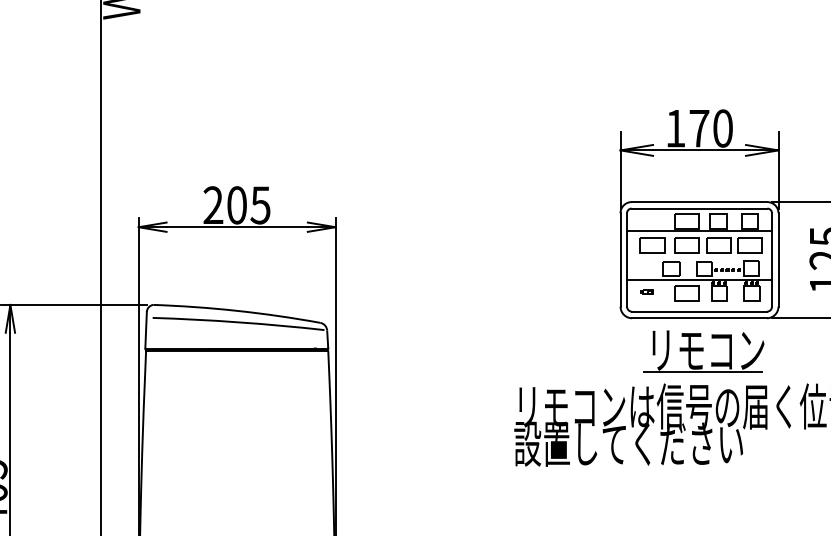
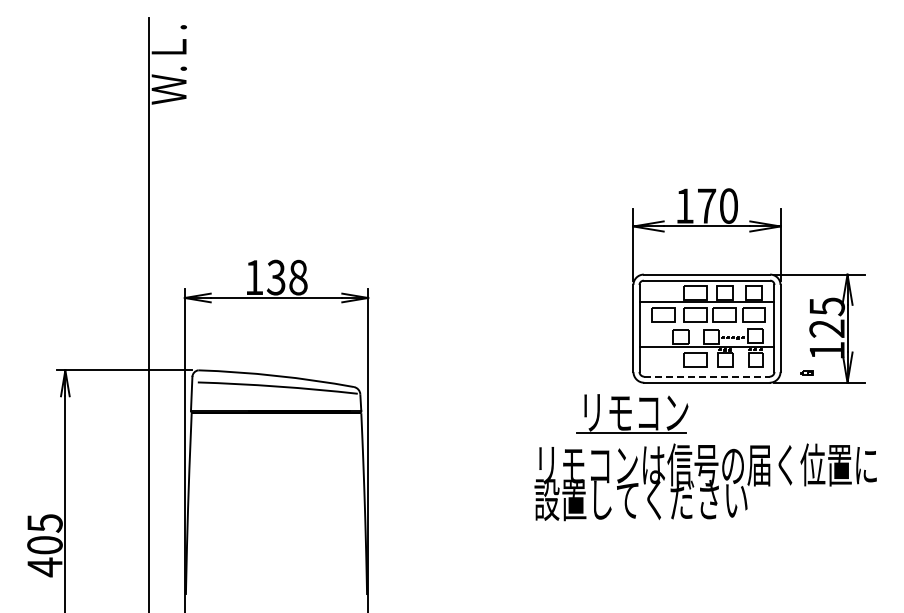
text: (237, 205) -> (276, 277), 205 -> 138
part: (646, 291) -> (806, 372), moved
line: (698, 311) -> (706, 376), solid -> dashed
part: (704, 351) -> (632, 413), moved

